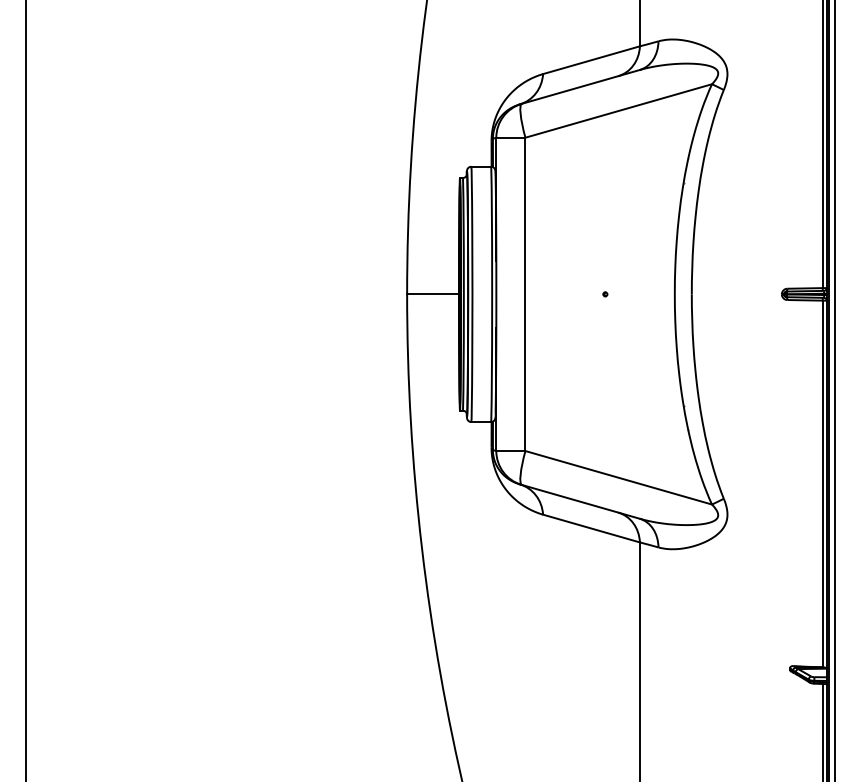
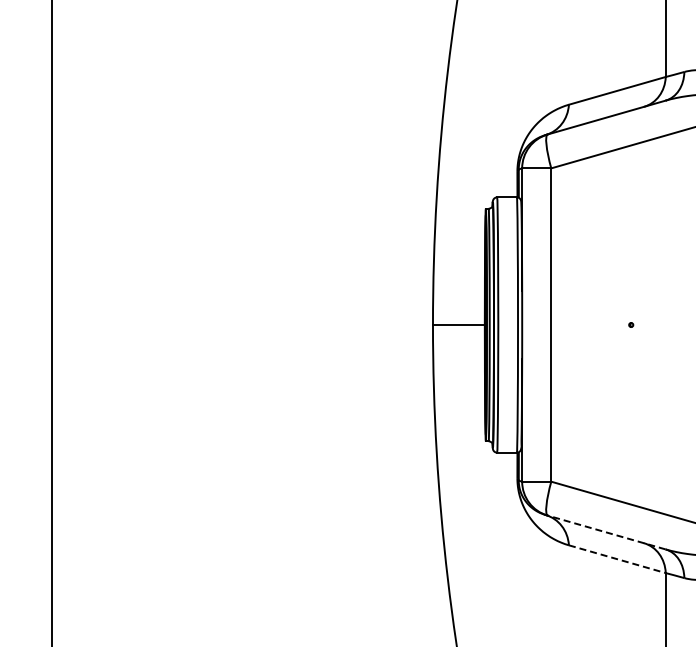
line: (580, 501) -> (606, 532), solid -> dashed
line: (591, 528) -> (617, 559), solid -> dashed

